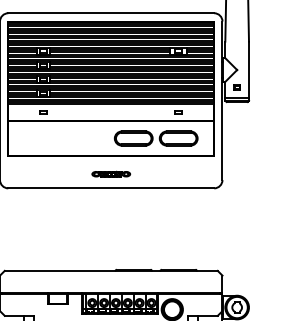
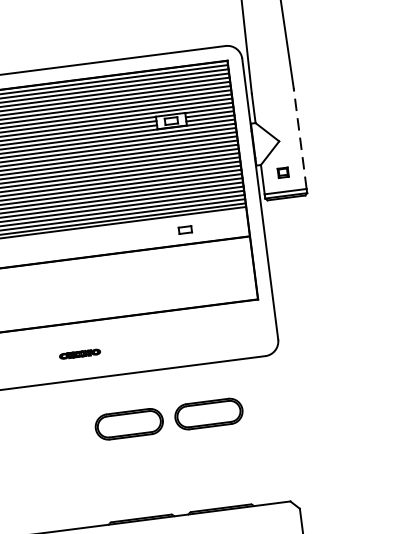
line: (248, 69) -> (299, 137), solid -> dashed
part: (155, 138) -> (167, 419), moved
part: (111, 173) -> (80, 353), size x0.6

